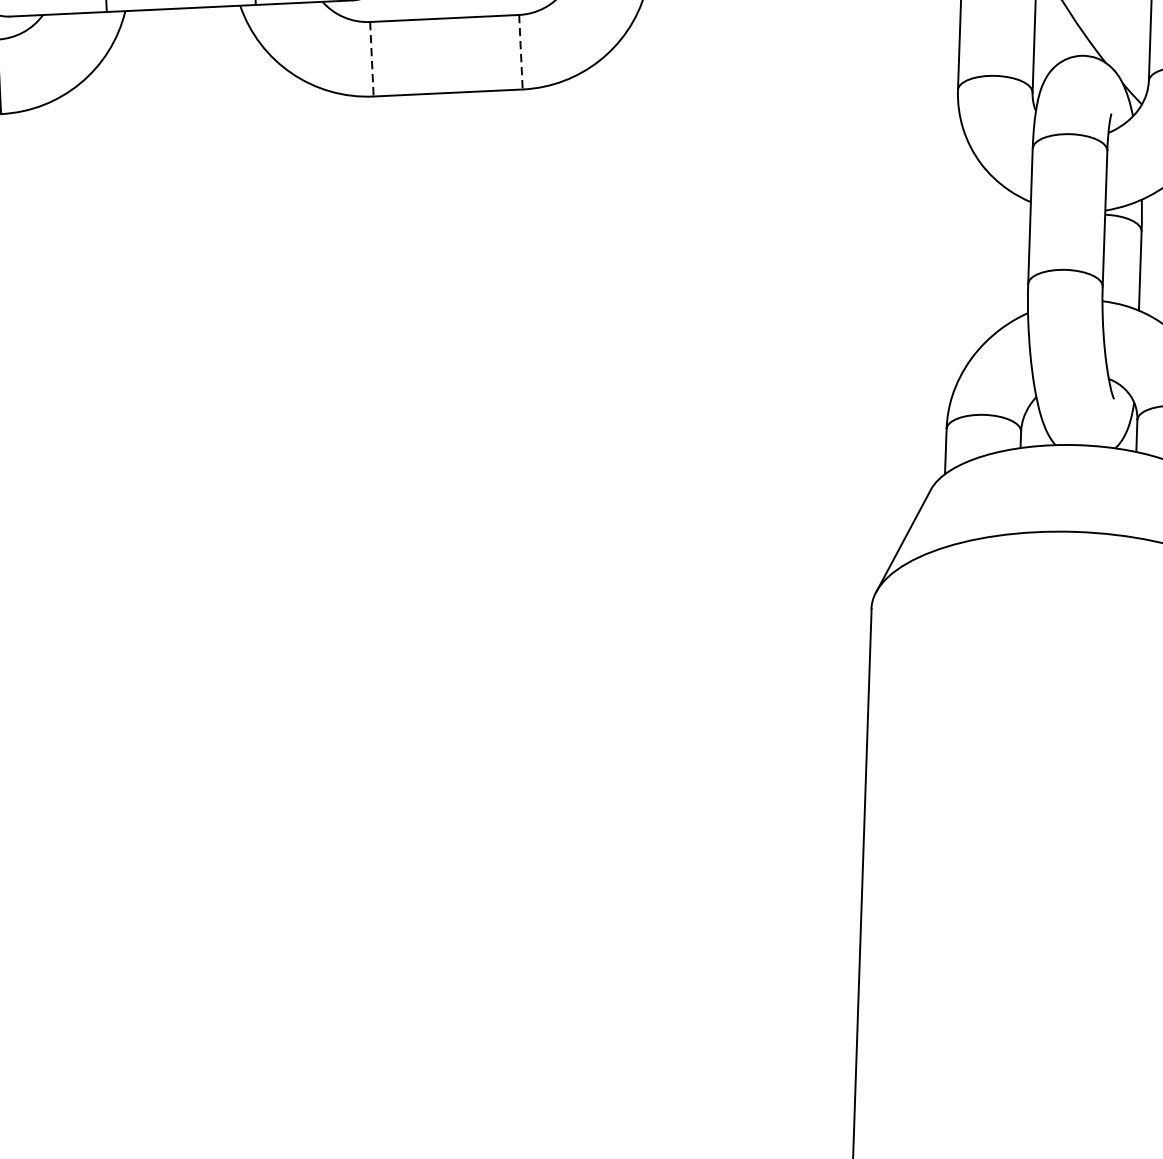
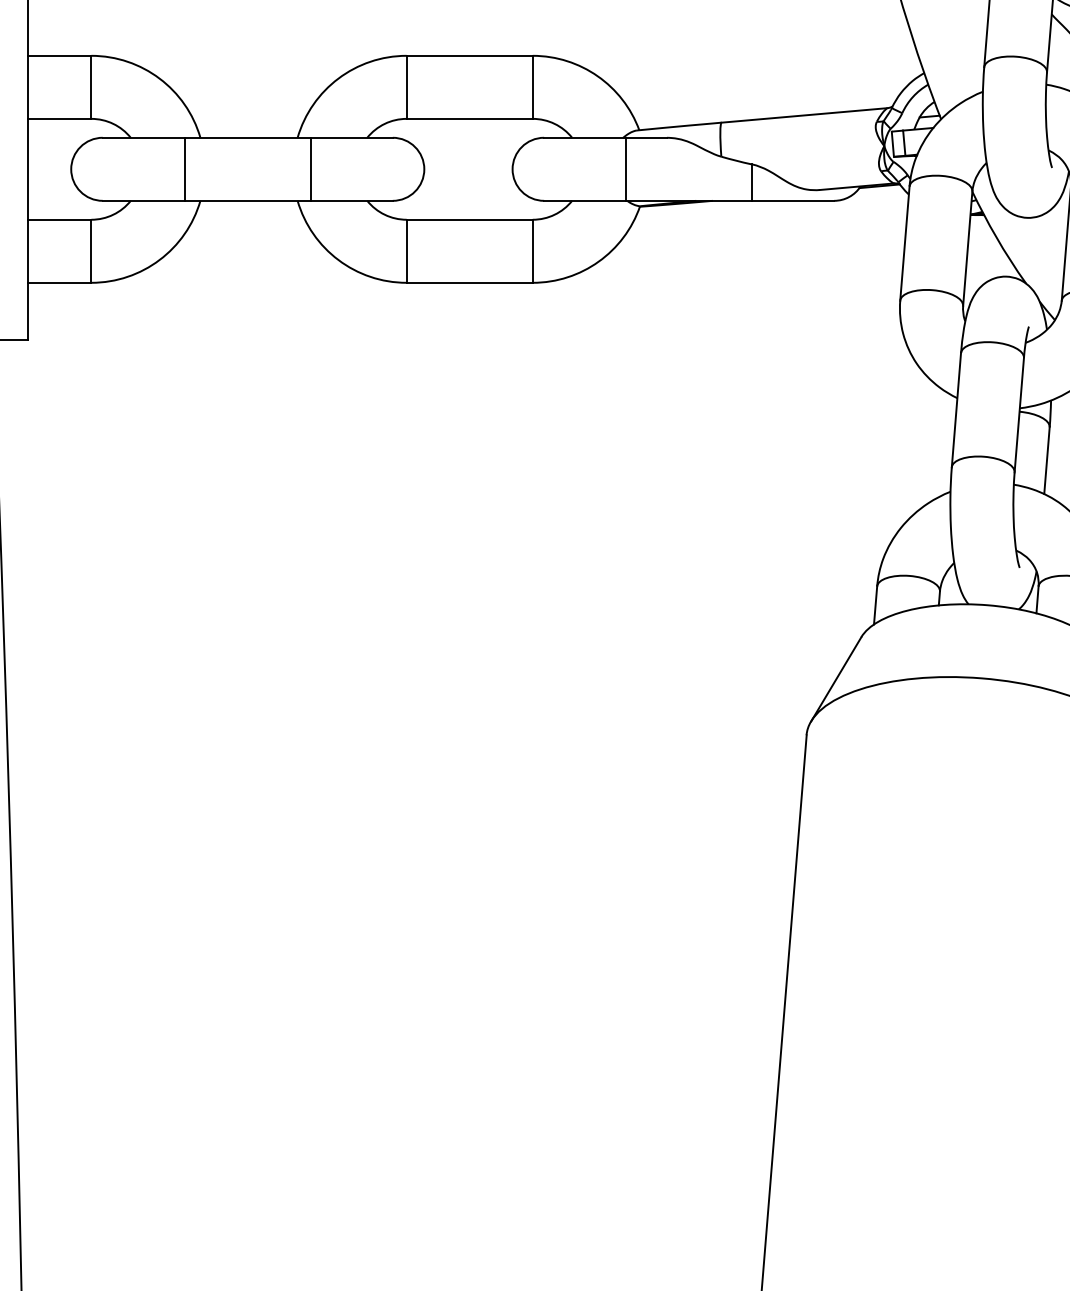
line: (520, 52) -> (532, 251), dashed -> solid
line: (371, 59) -> (406, 251), dashed -> solid

